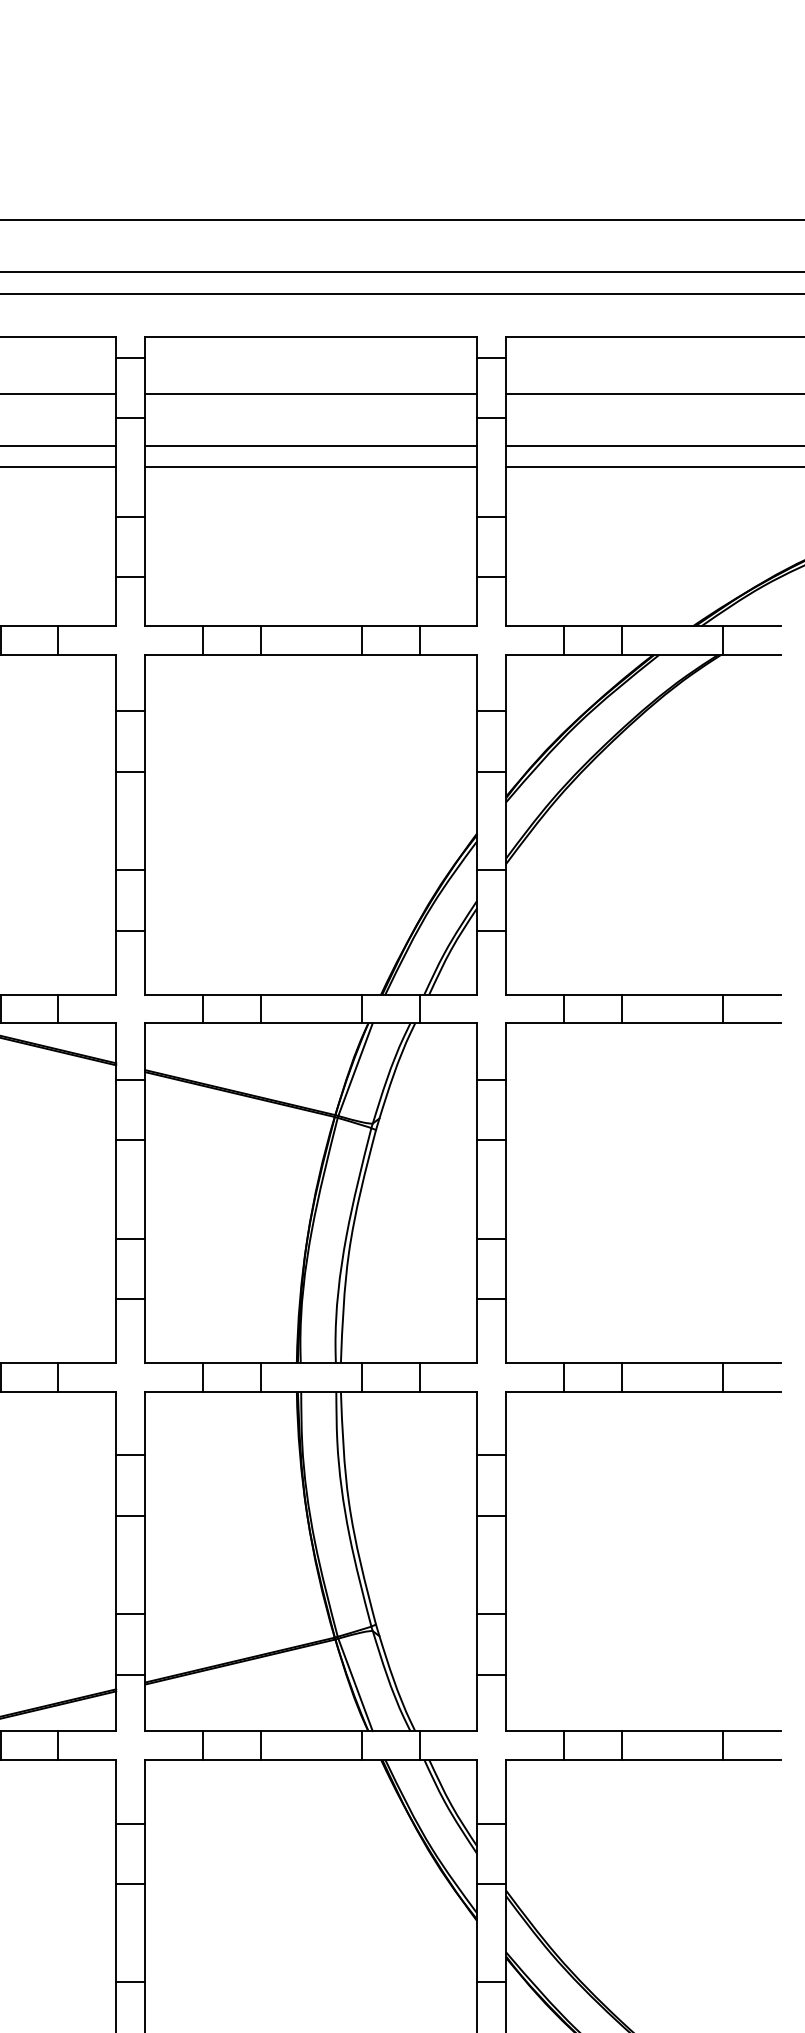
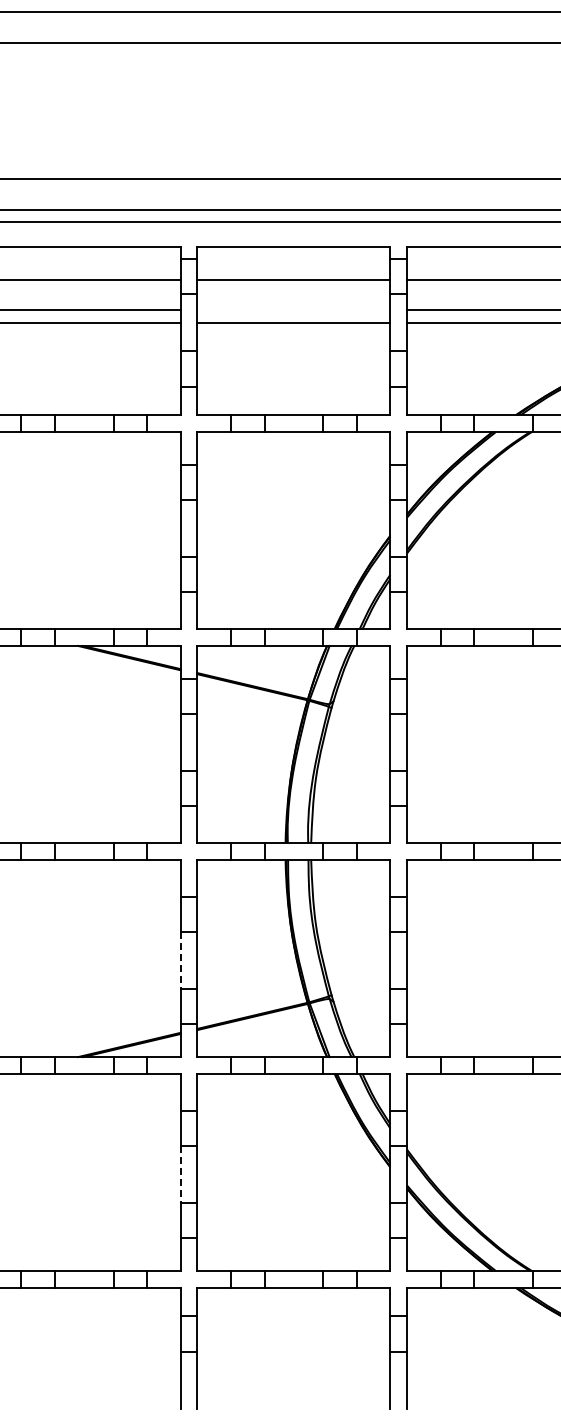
line: (310, 446) -> (293, 310), removed
line: (115, 1564) -> (180, 960), solid -> dashed
line: (115, 1933) -> (180, 1174), solid -> dashed

